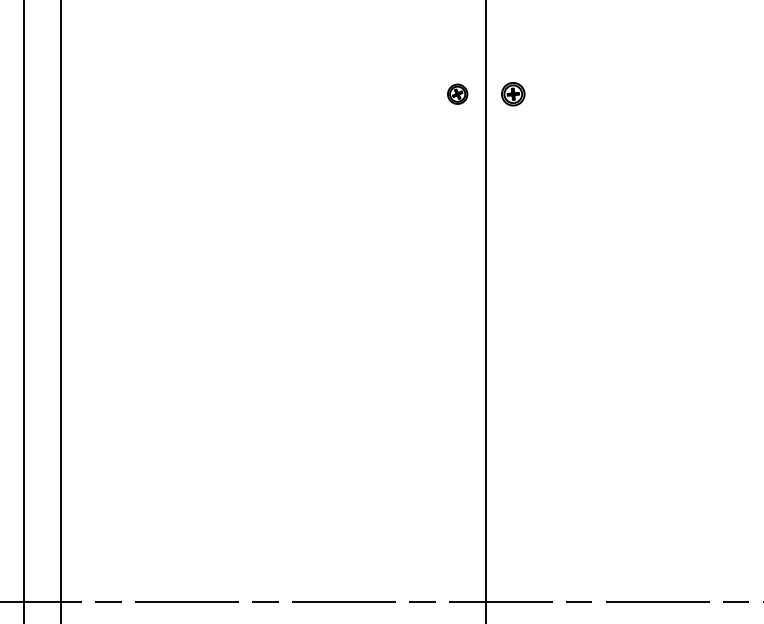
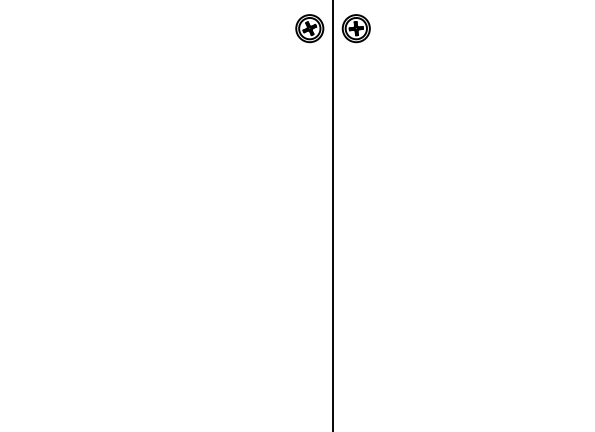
part: (457, 94) -> (309, 28), size x1.67
part: (513, 94) -> (356, 28), size x1.43

